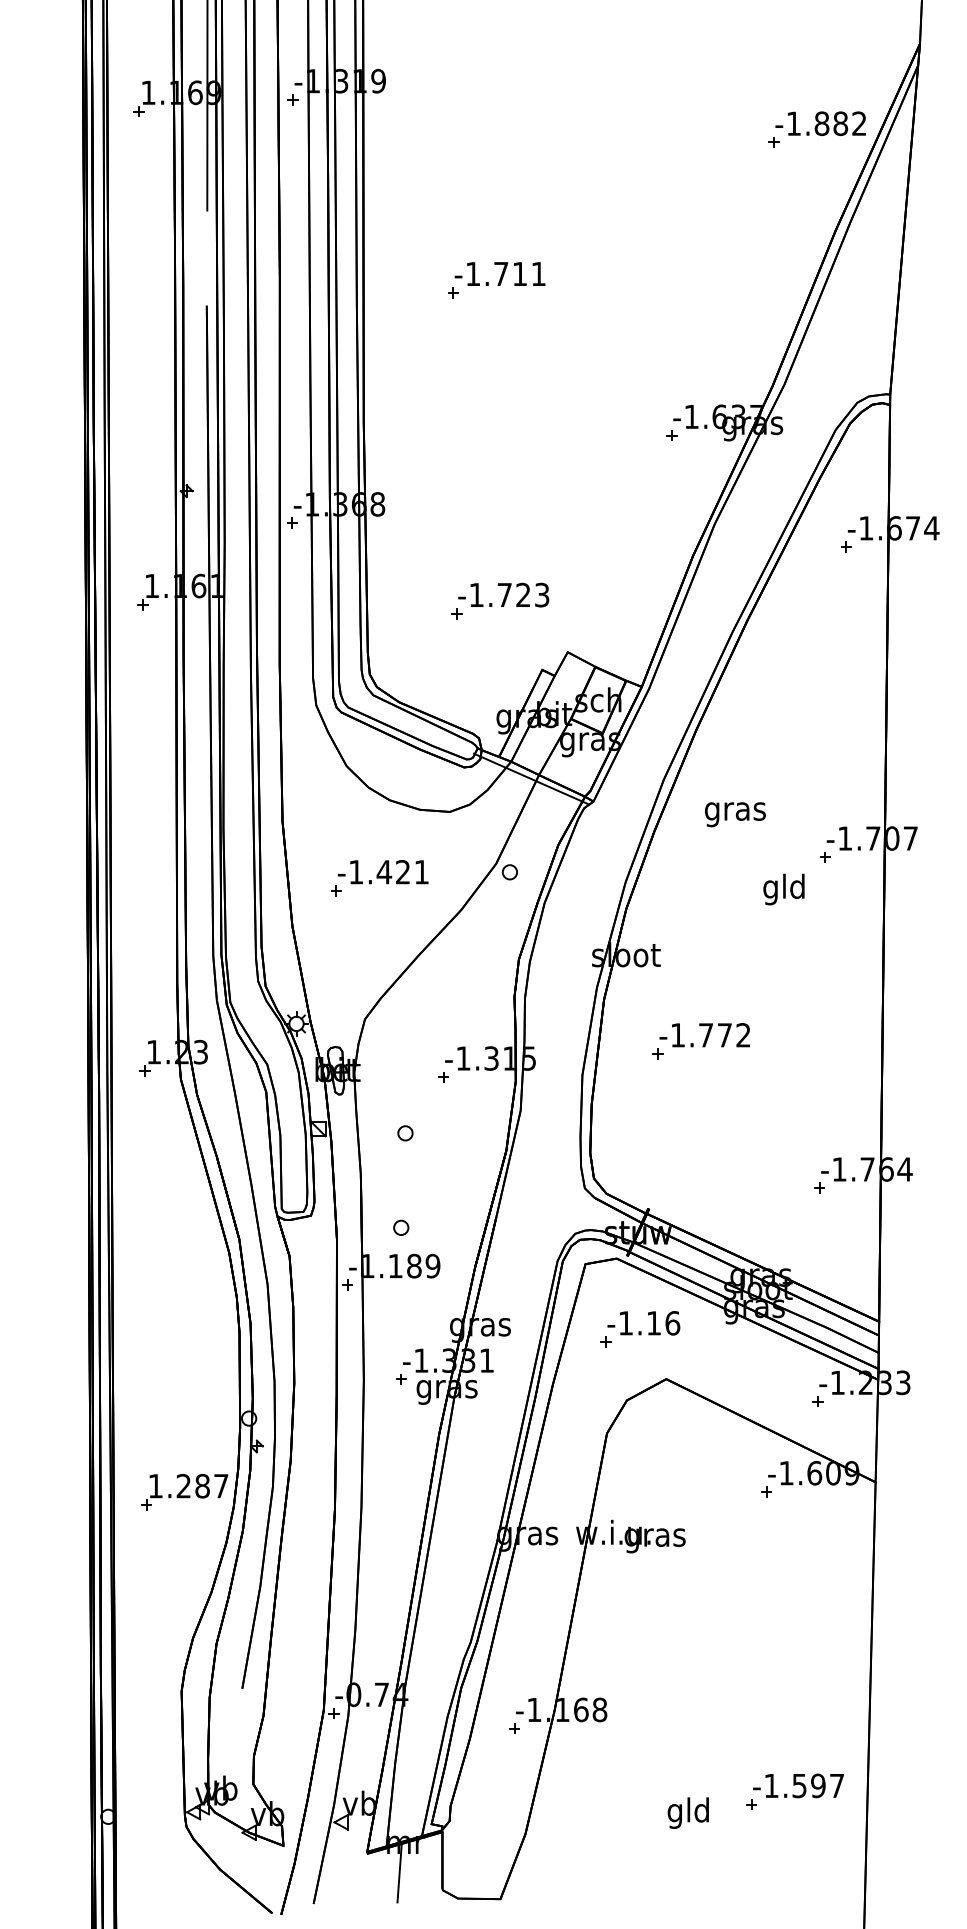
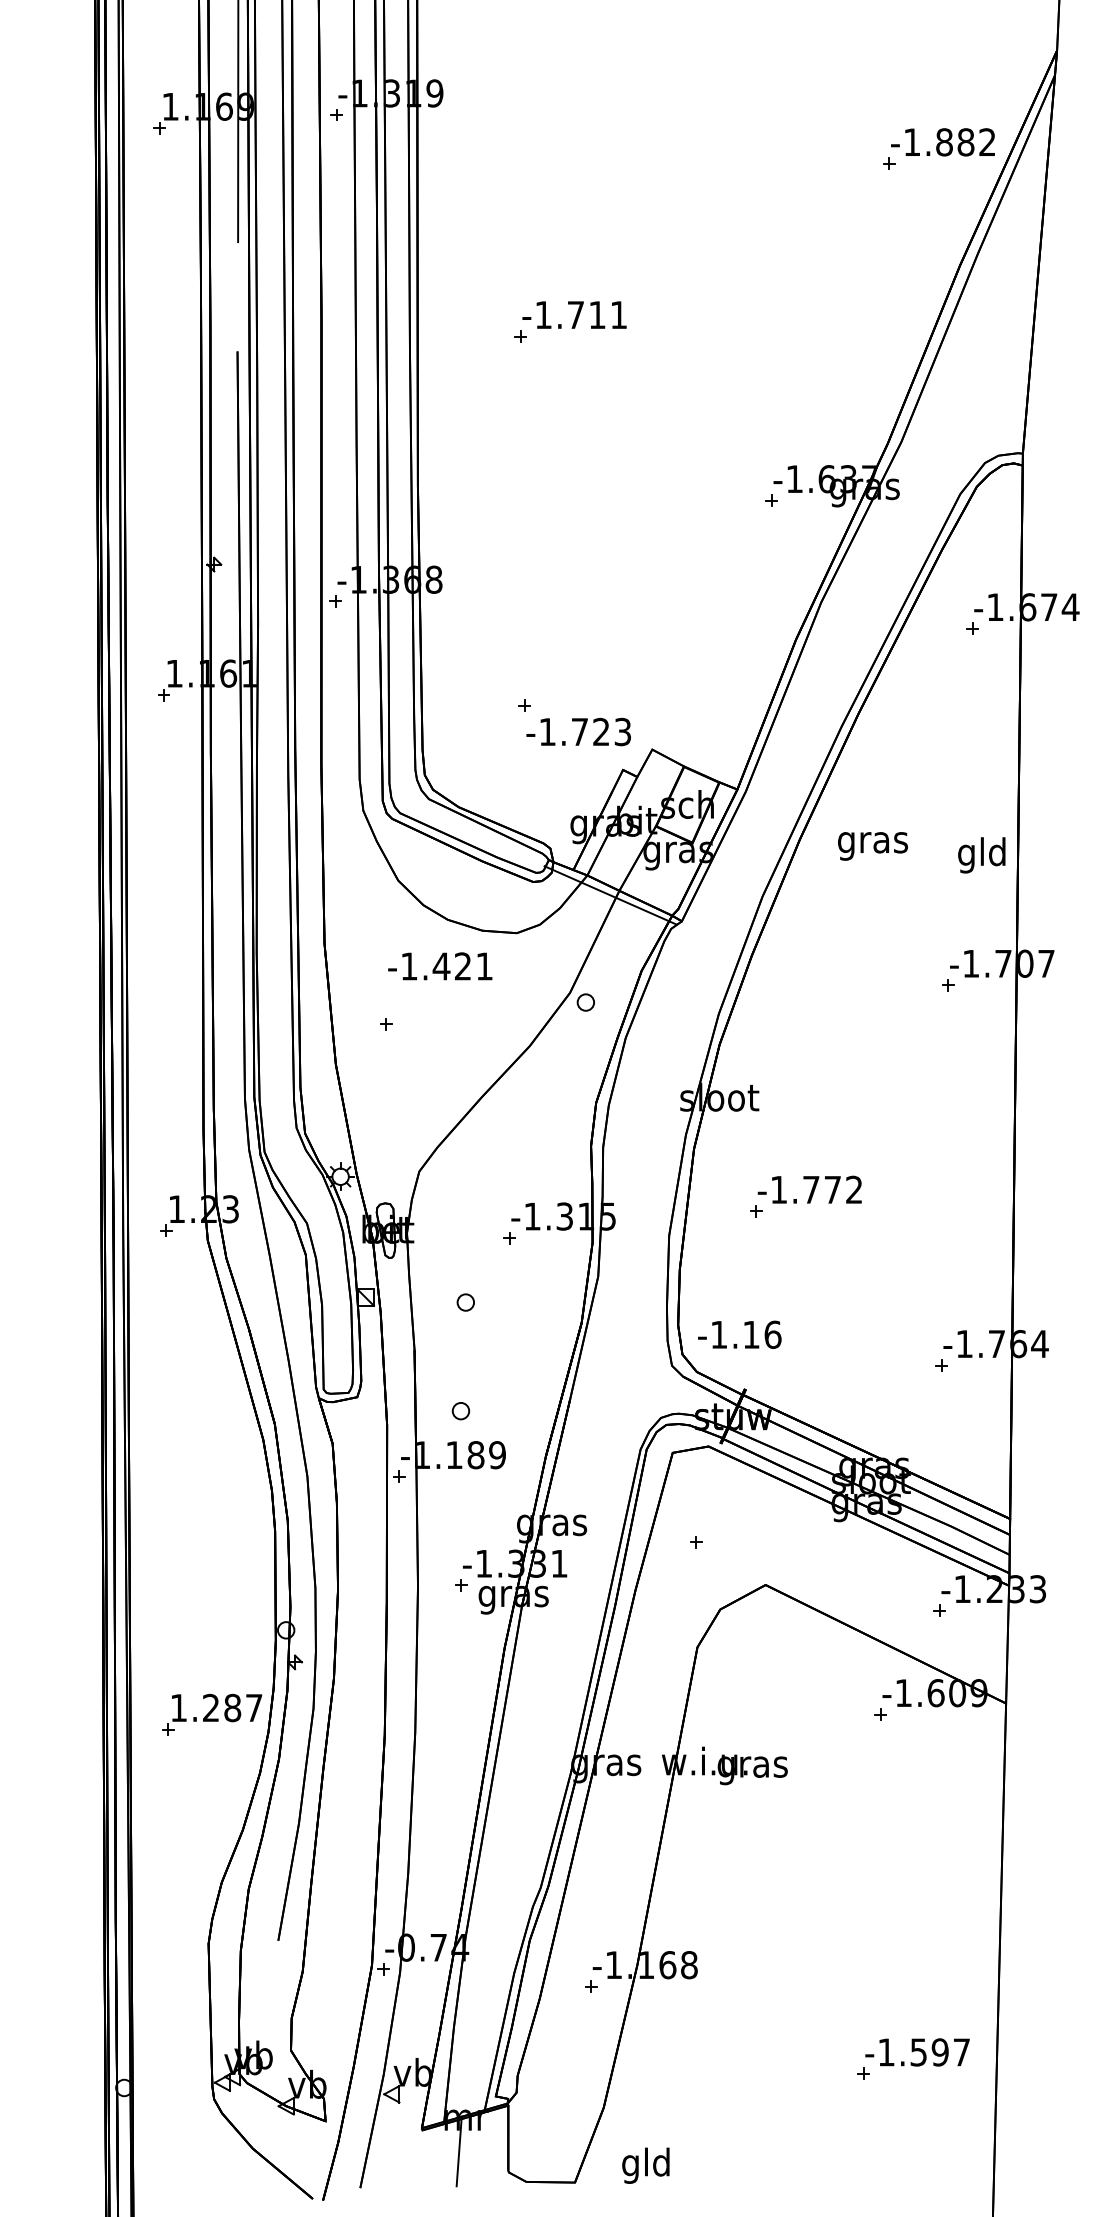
text: (503, 594) -> (578, 731), moved
text: (735, 814) -> (873, 846), moved
text: (383, 872) -> (440, 966), moved
text: (783, 889) -> (981, 855), moved
text: (643, 1323) -> (739, 1334), moved
text: (687, 1812) -> (645, 2165), moved

